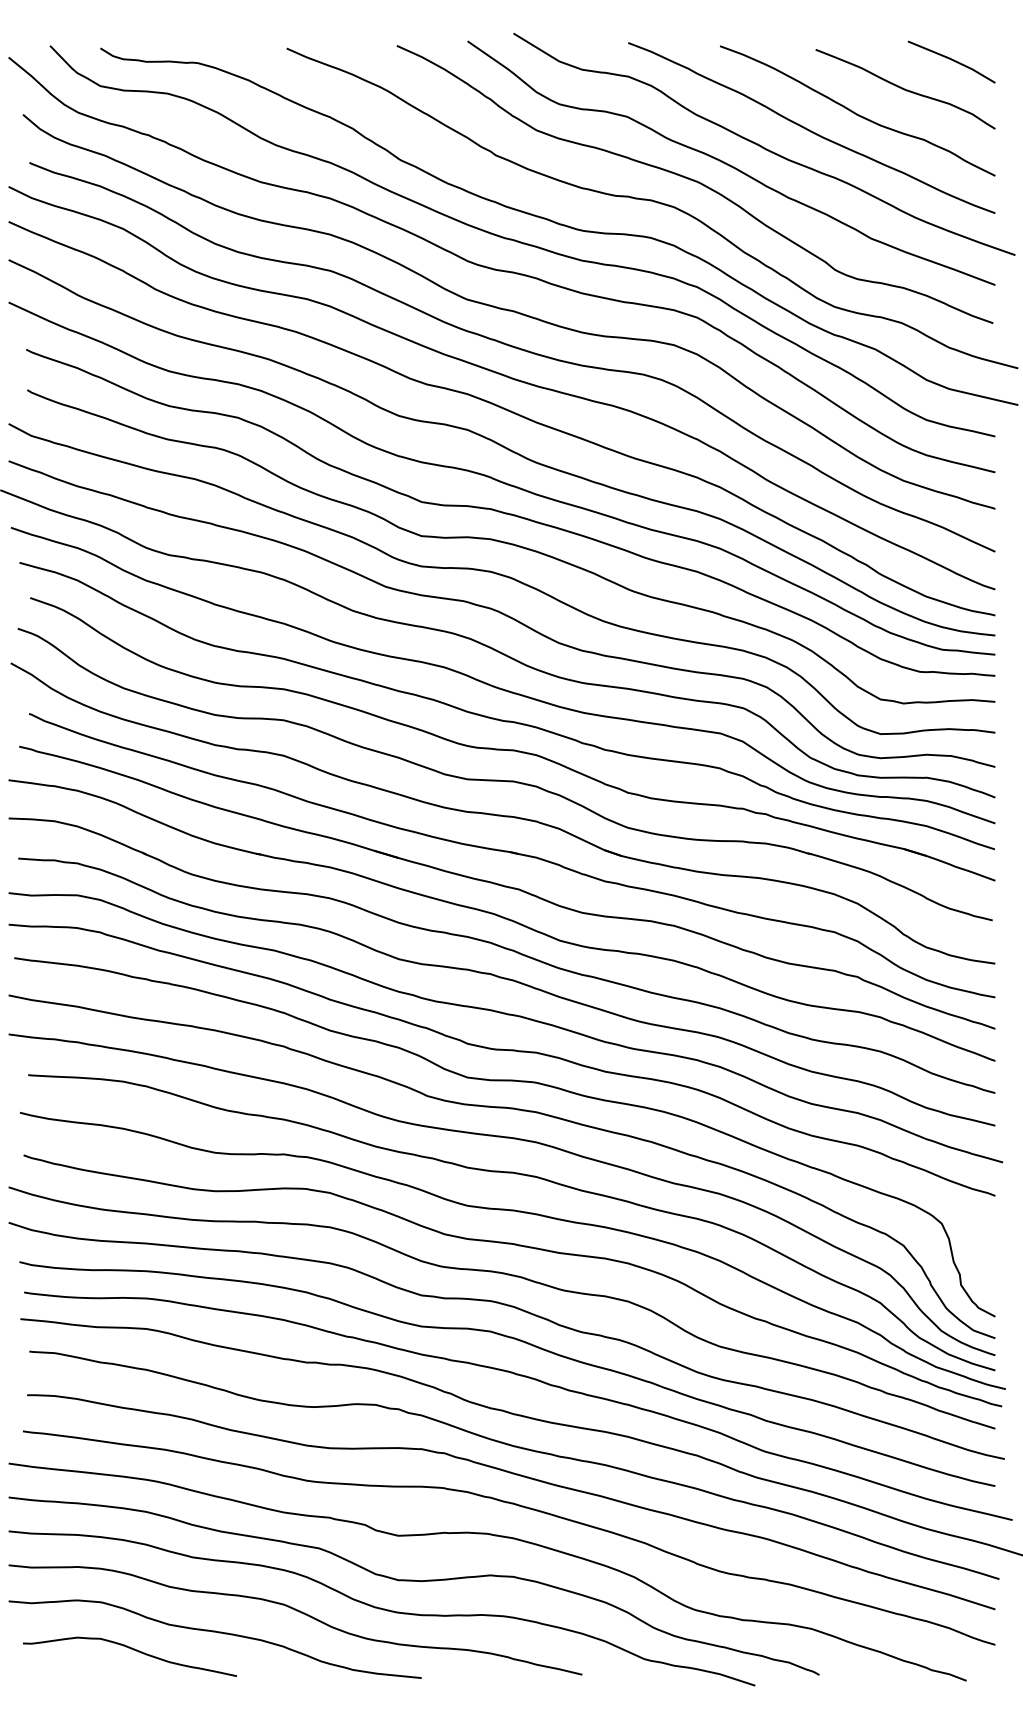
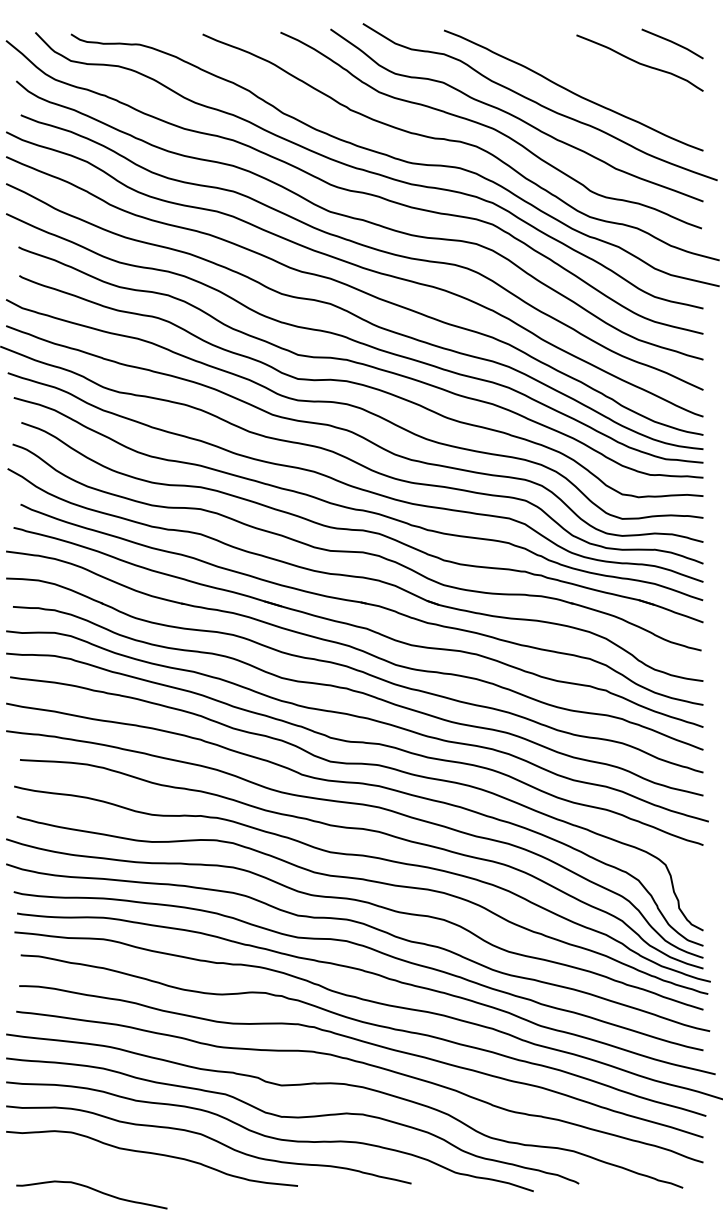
curve: (856, 112) -> (605, 79), removed
curve: (132, 1650) -> (93, 1190), moved

